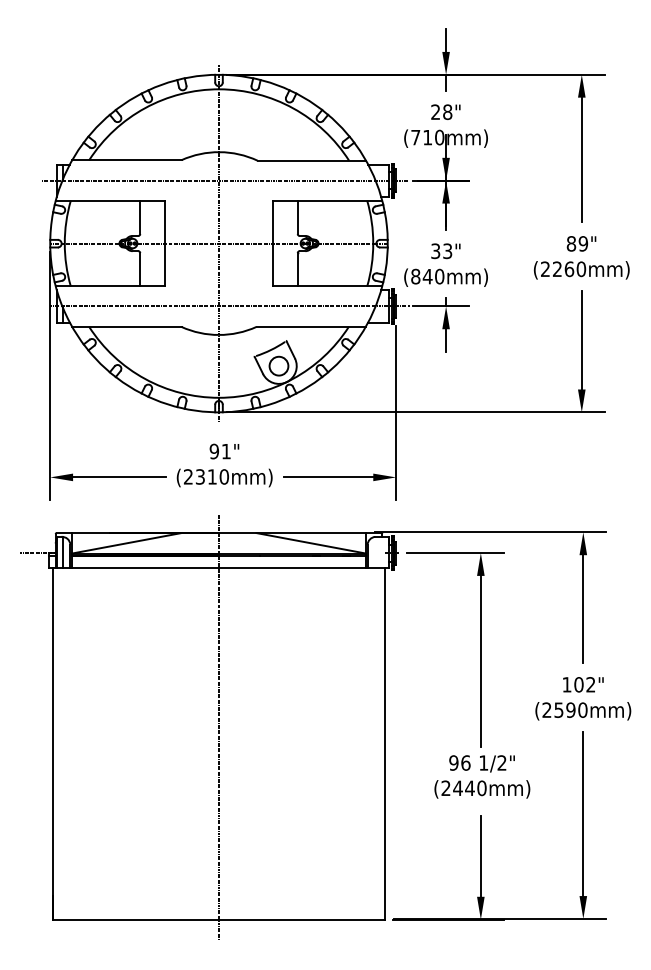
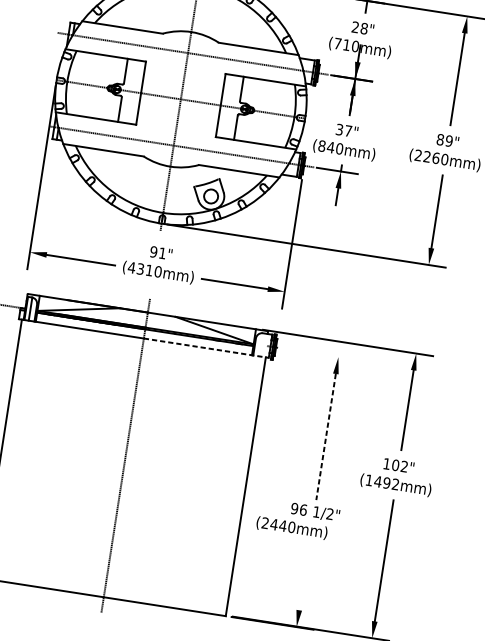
text: (447, 251) -> (348, 131), 33" -> 37"
text: (188, 476) -> (131, 267), (2310mm) -> (4310mm)
line: (454, 553) -> (318, 354), removed
line: (303, 568) -> (206, 348), solid -> dashed
line: (480, 661) -> (325, 436), solid -> dashed
text: (564, 709) -> (382, 481), (2590mm) -> (1492mm)
text: (482, 789) -> (292, 528), moved
line: (480, 855) -> (303, 579), removed

